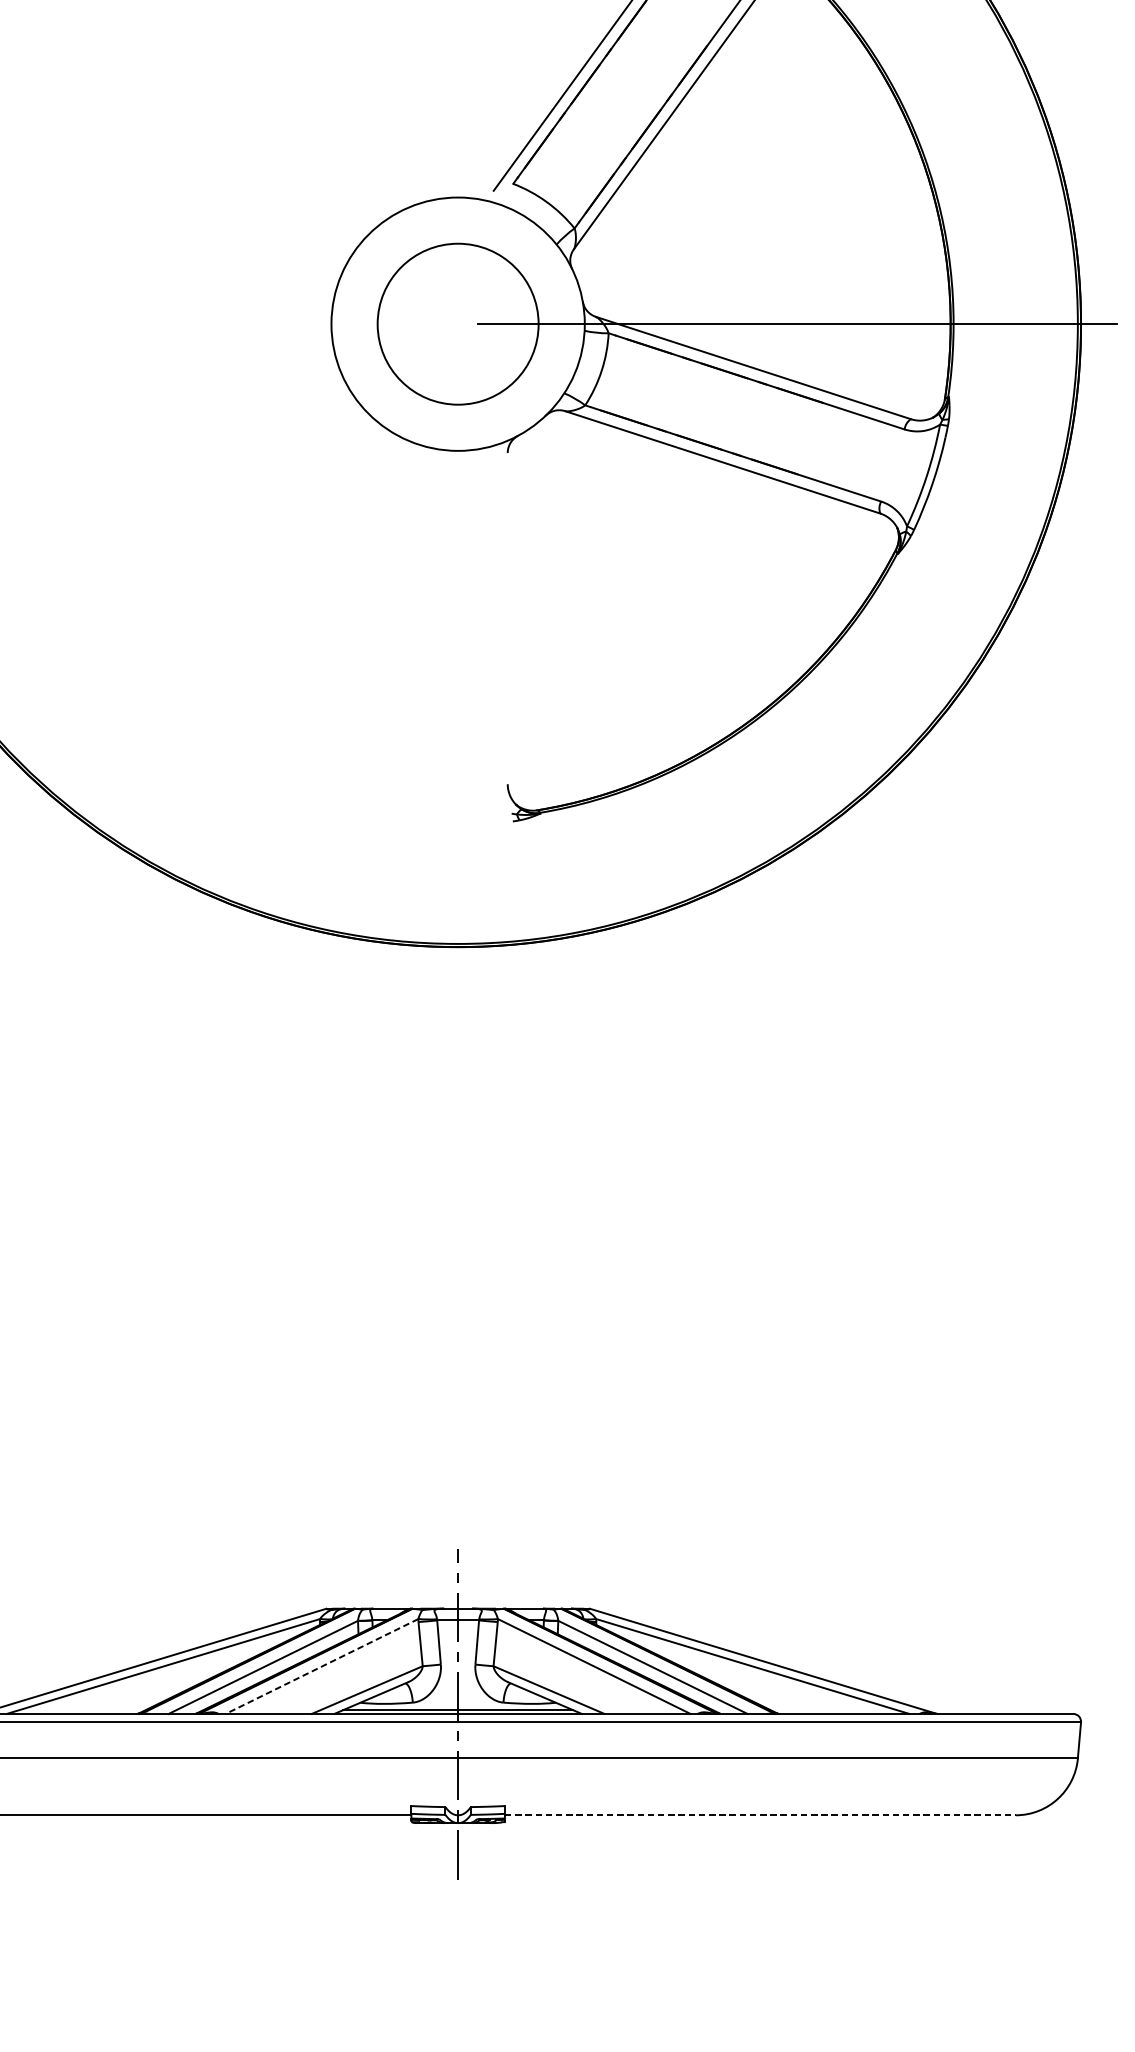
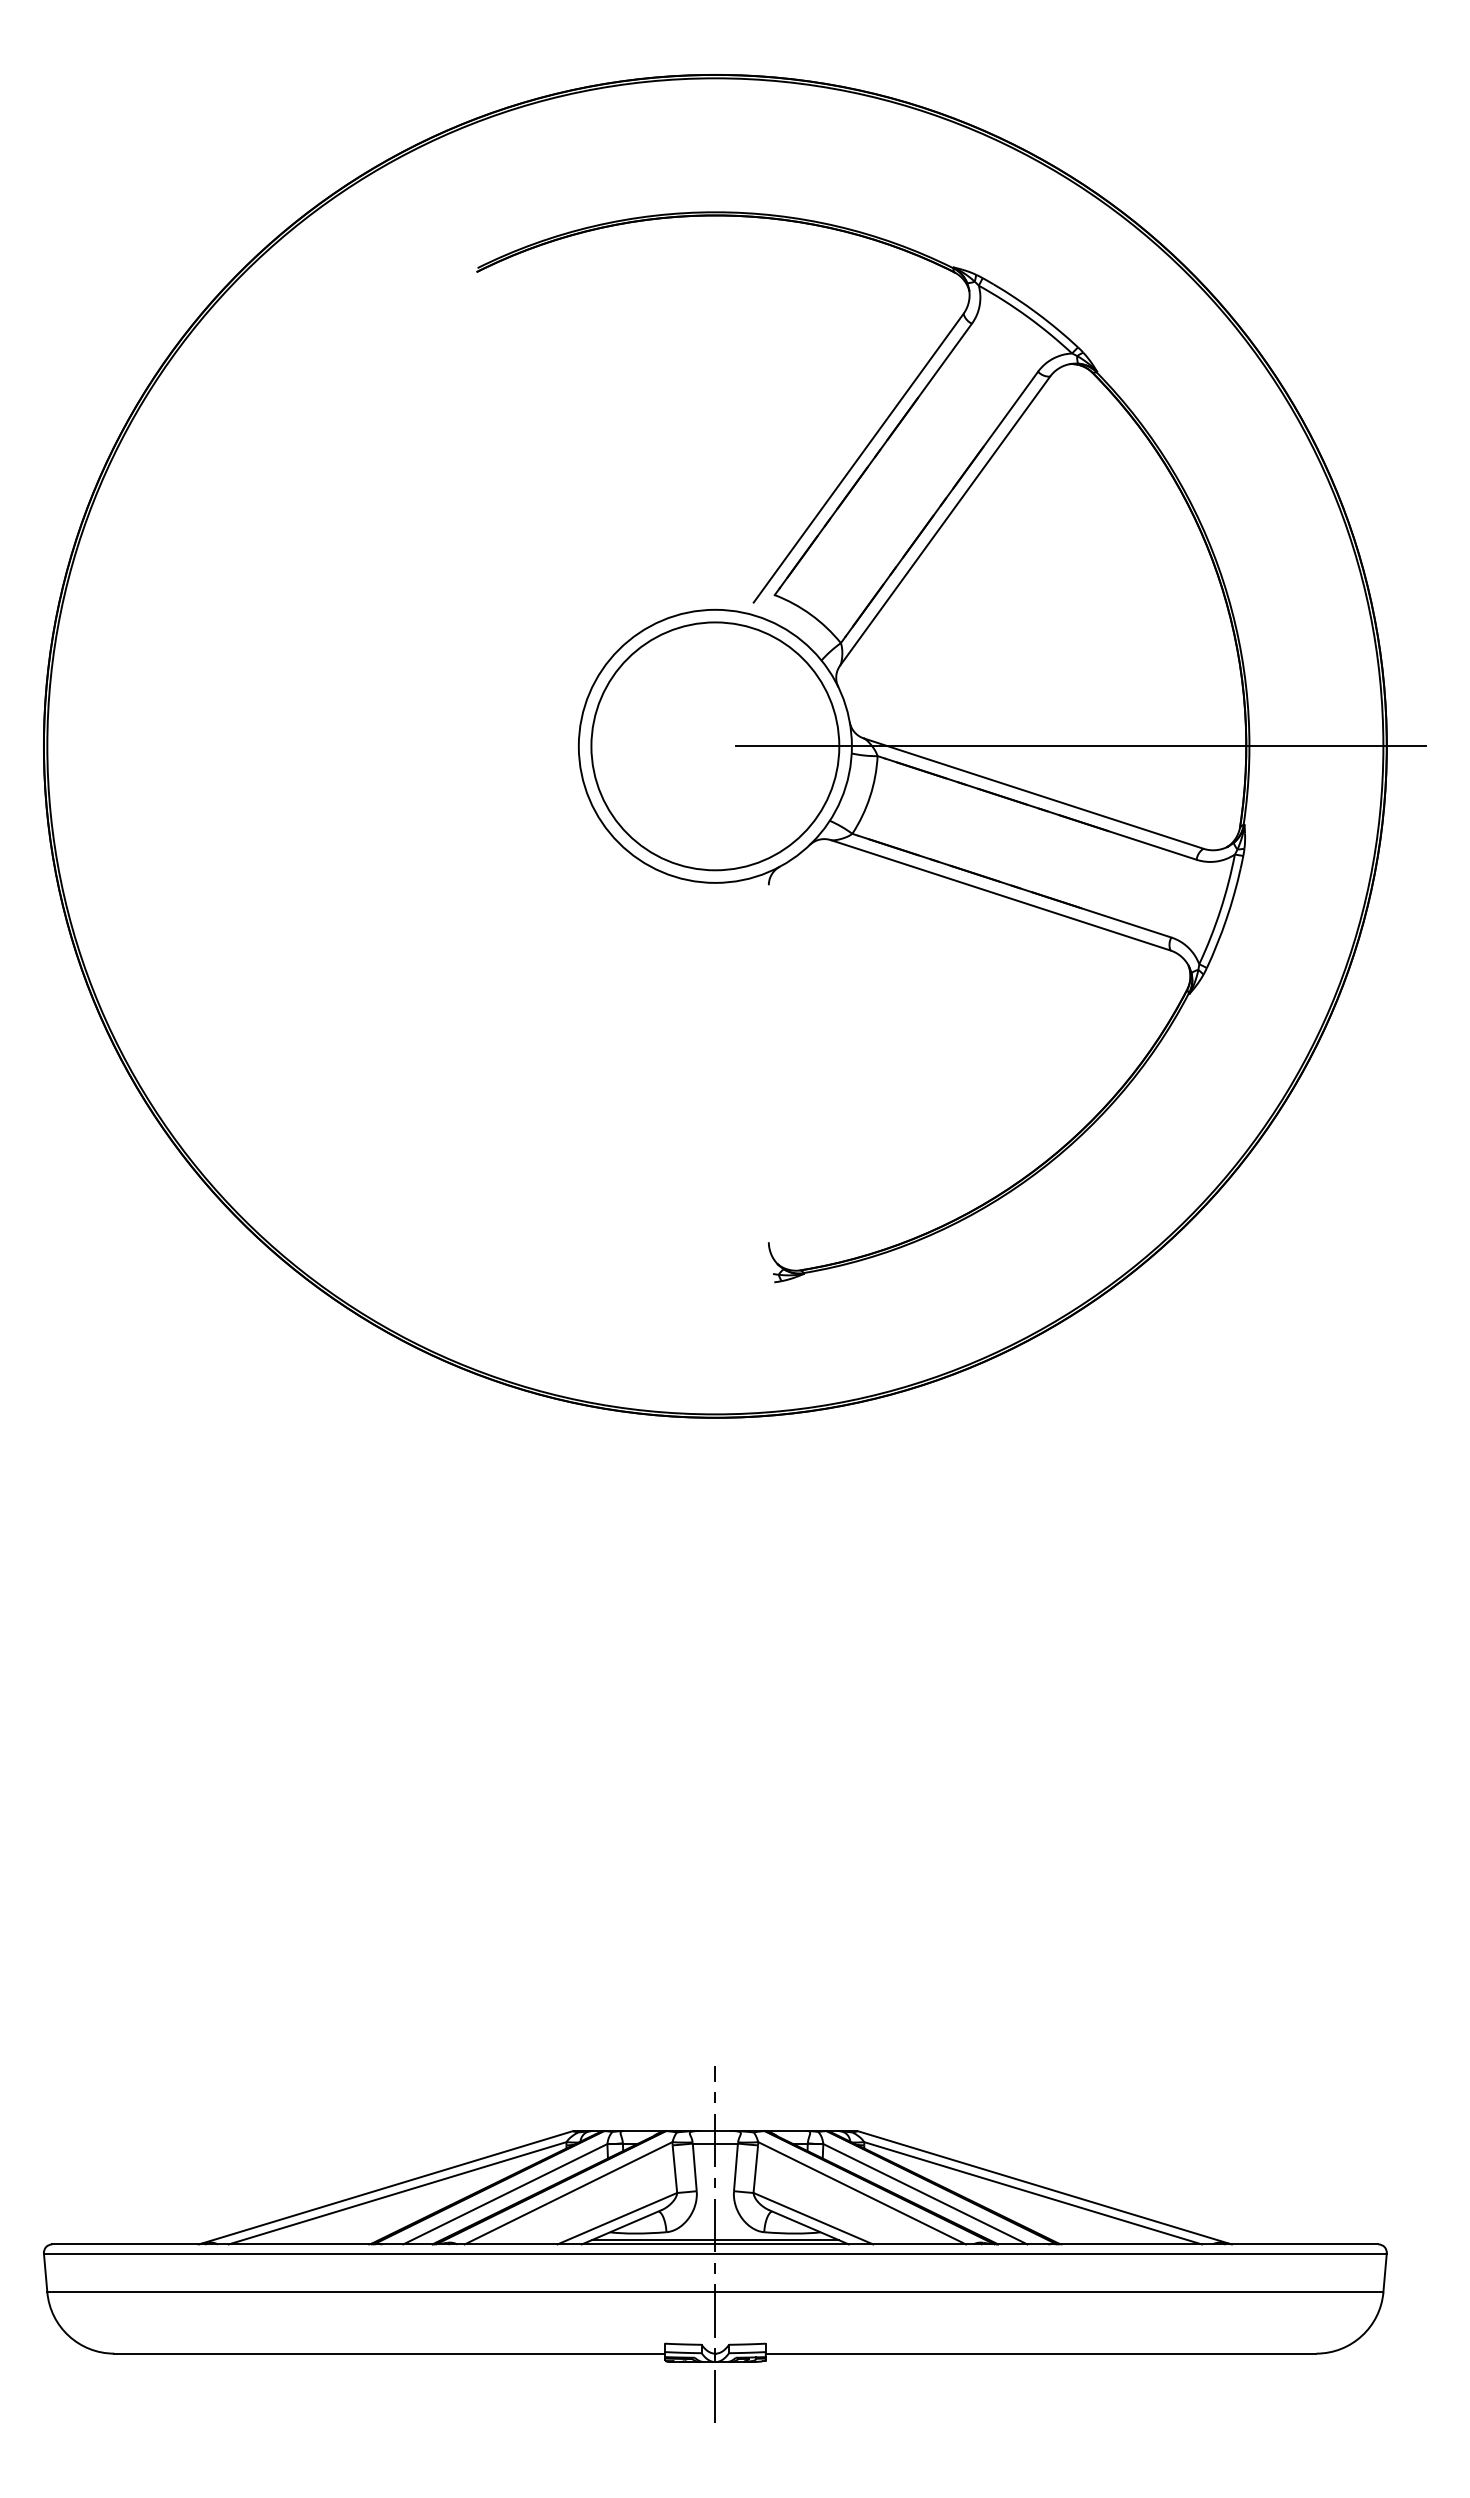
circle: (458, 324) -> (715, 746), size x1.43
line: (321, 1666) -> (568, 2193), dashed -> solid
line: (760, 1815) -> (1041, 2353), dashed -> solid

